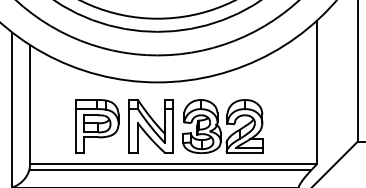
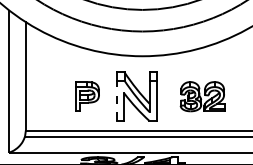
part: (97, 126) -> (87, 96), size x0.6
part: (222, 126) -> (202, 96), size x0.6
line: (129, 130) -> (116, 100), solid -> dashed

